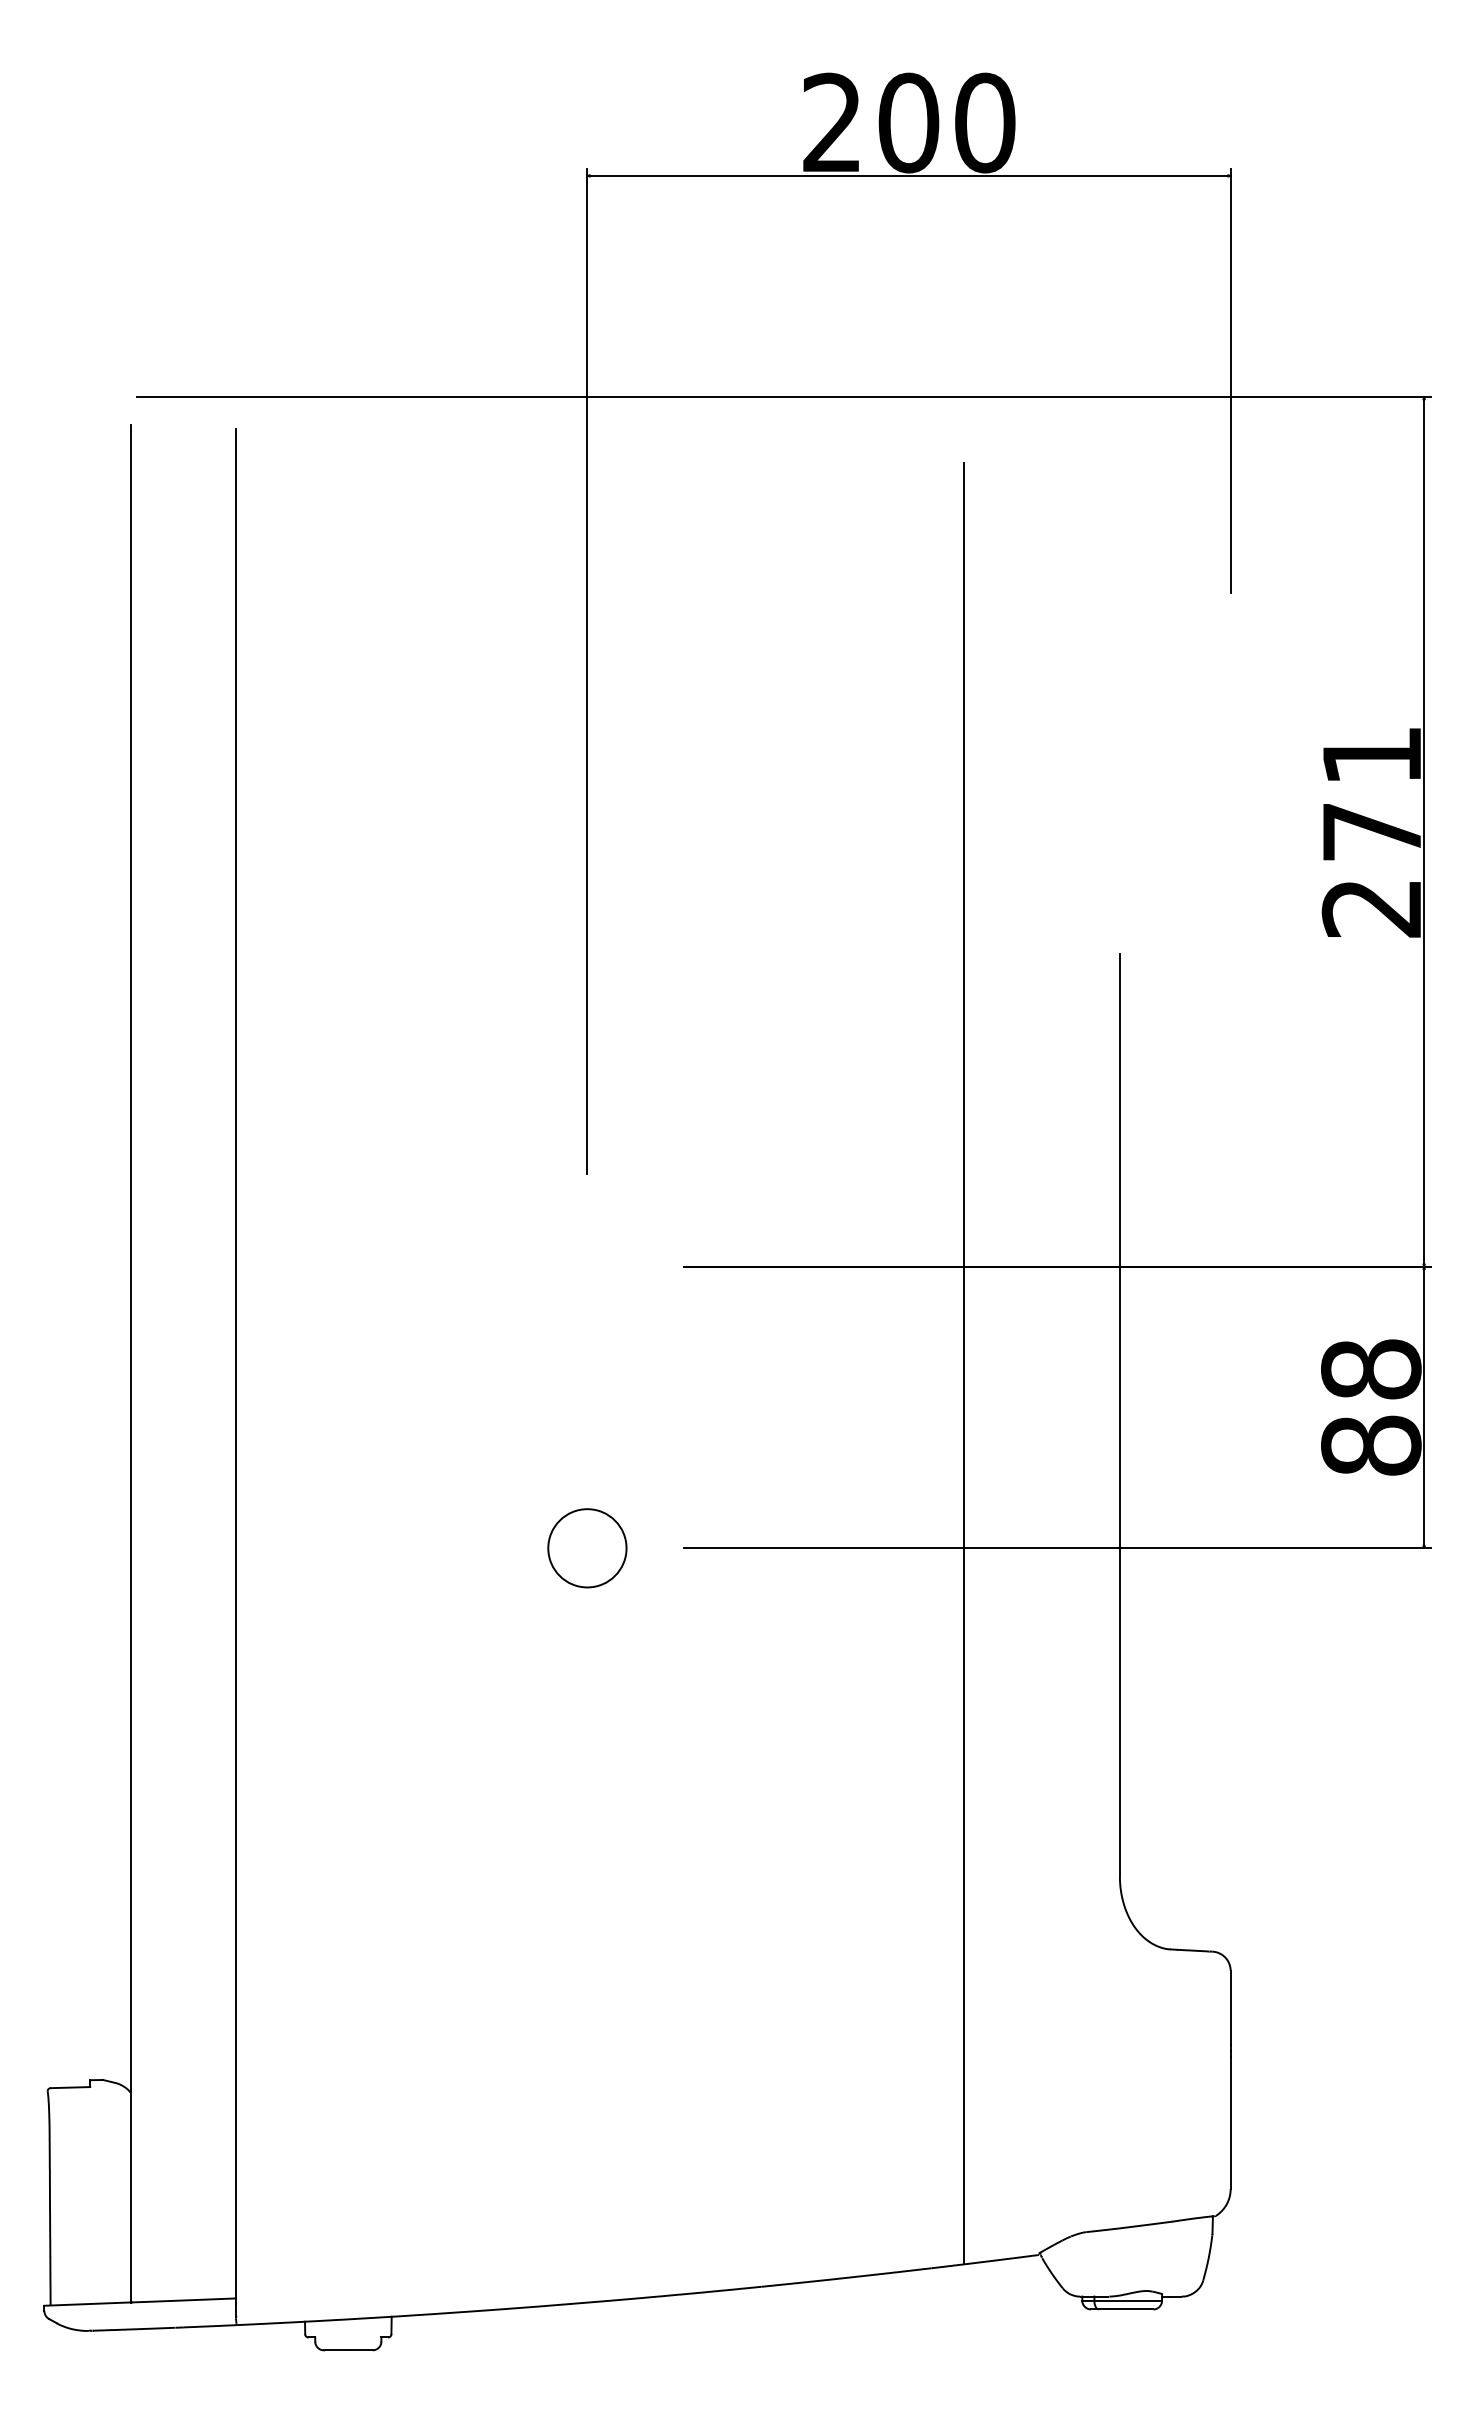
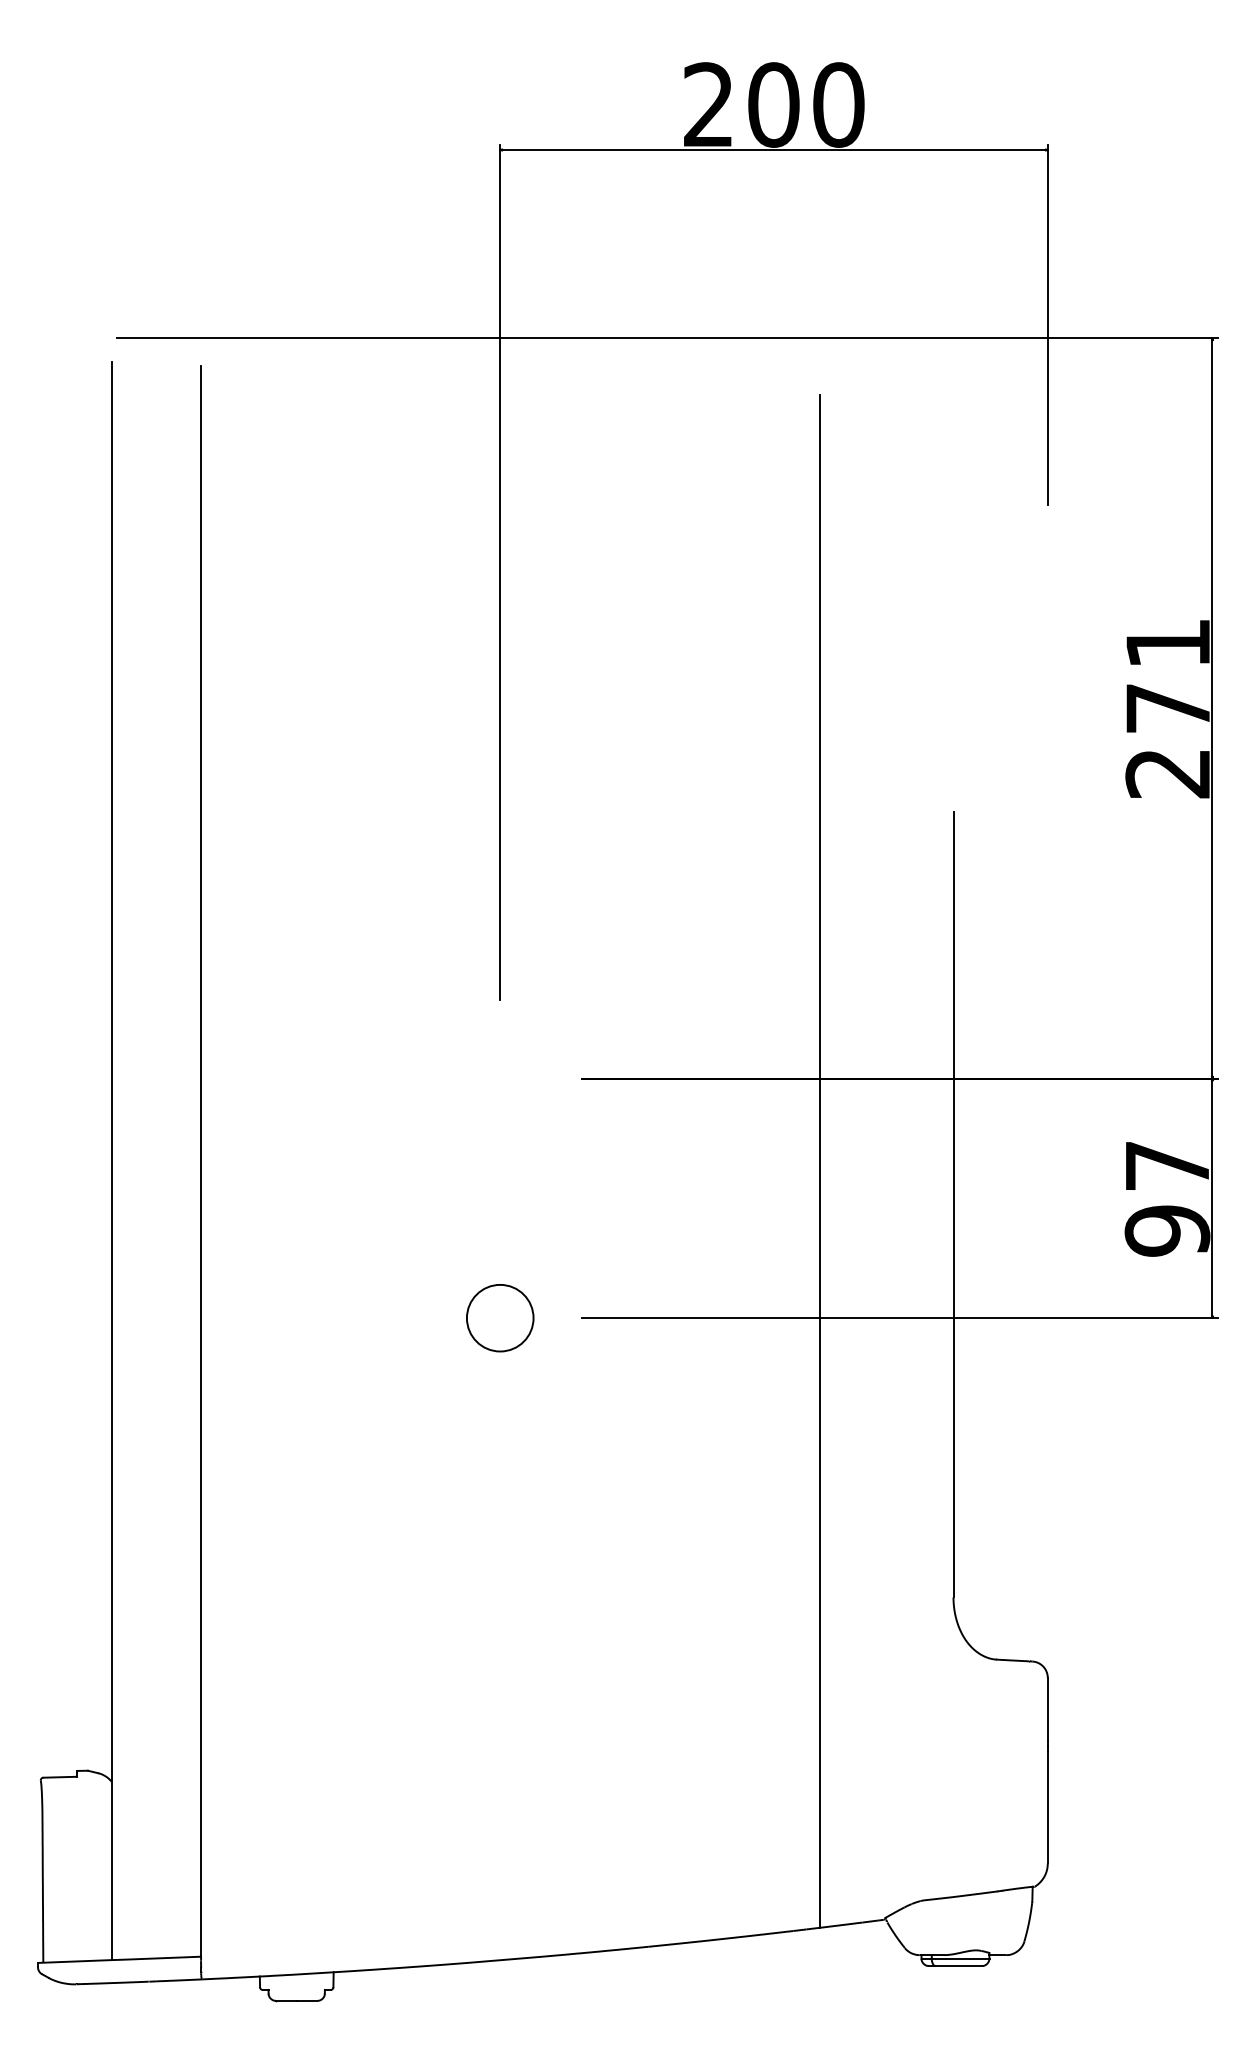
text: (1371, 1407) -> (1167, 1198), 88 -> 97

